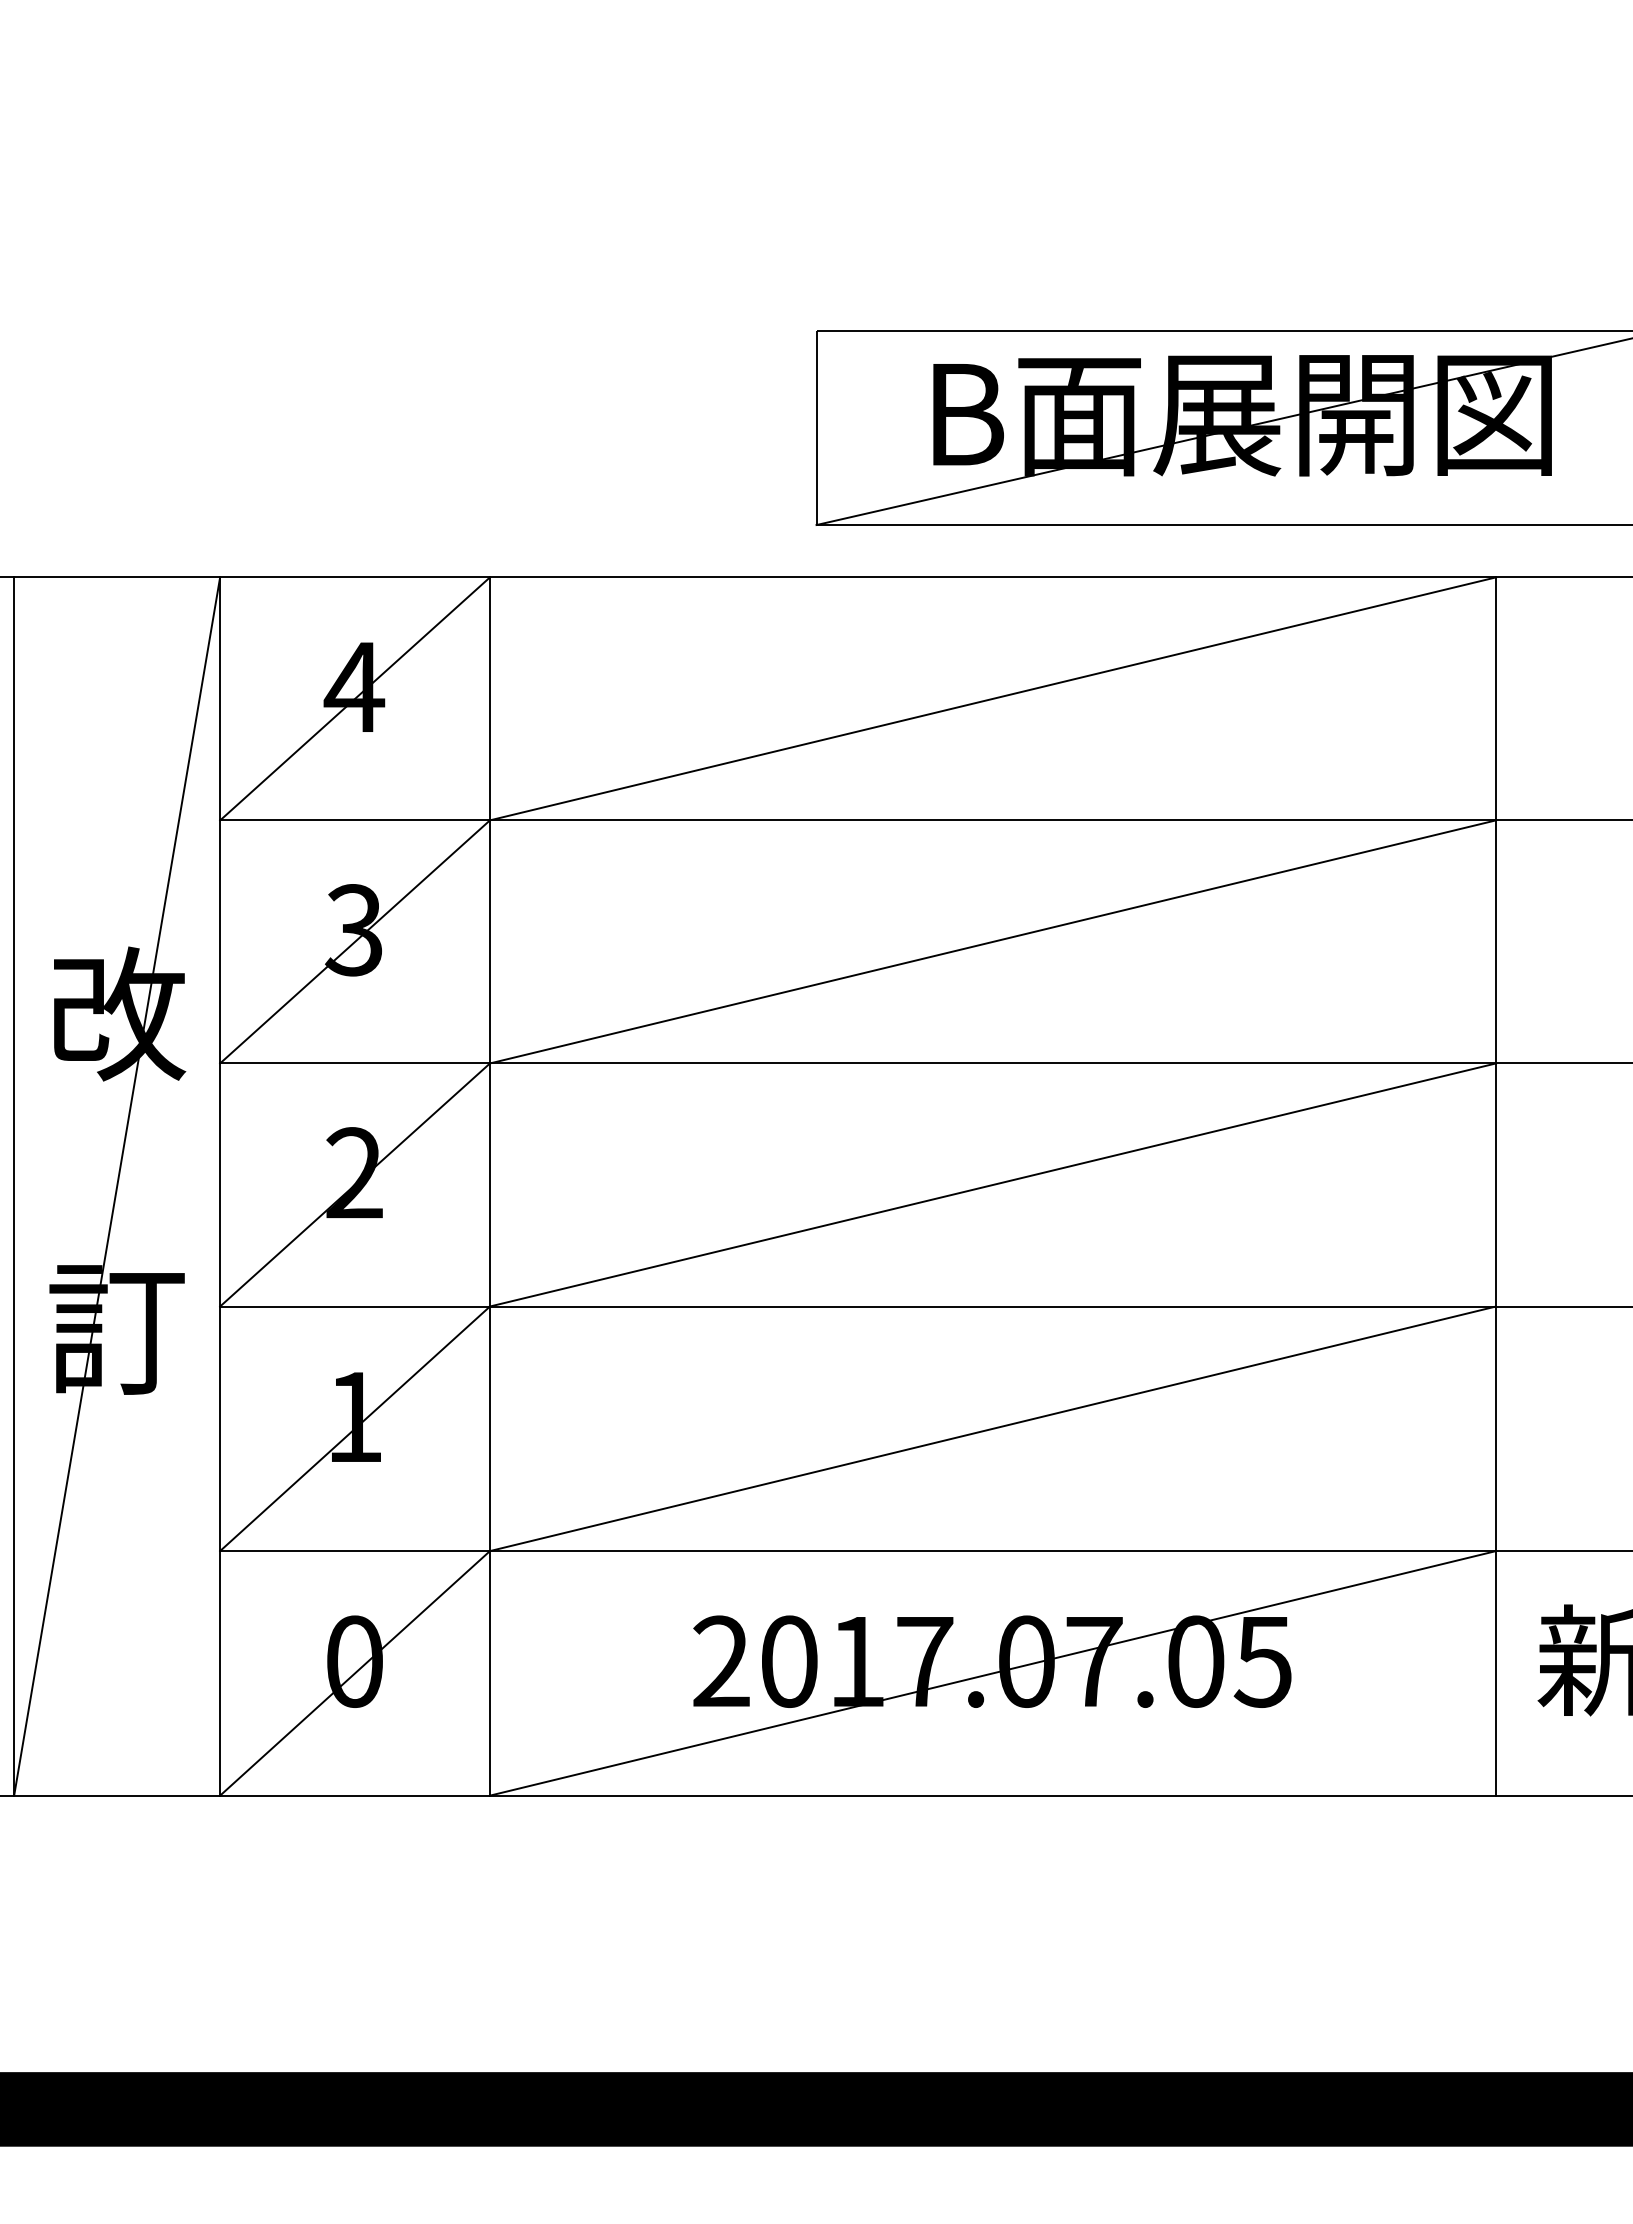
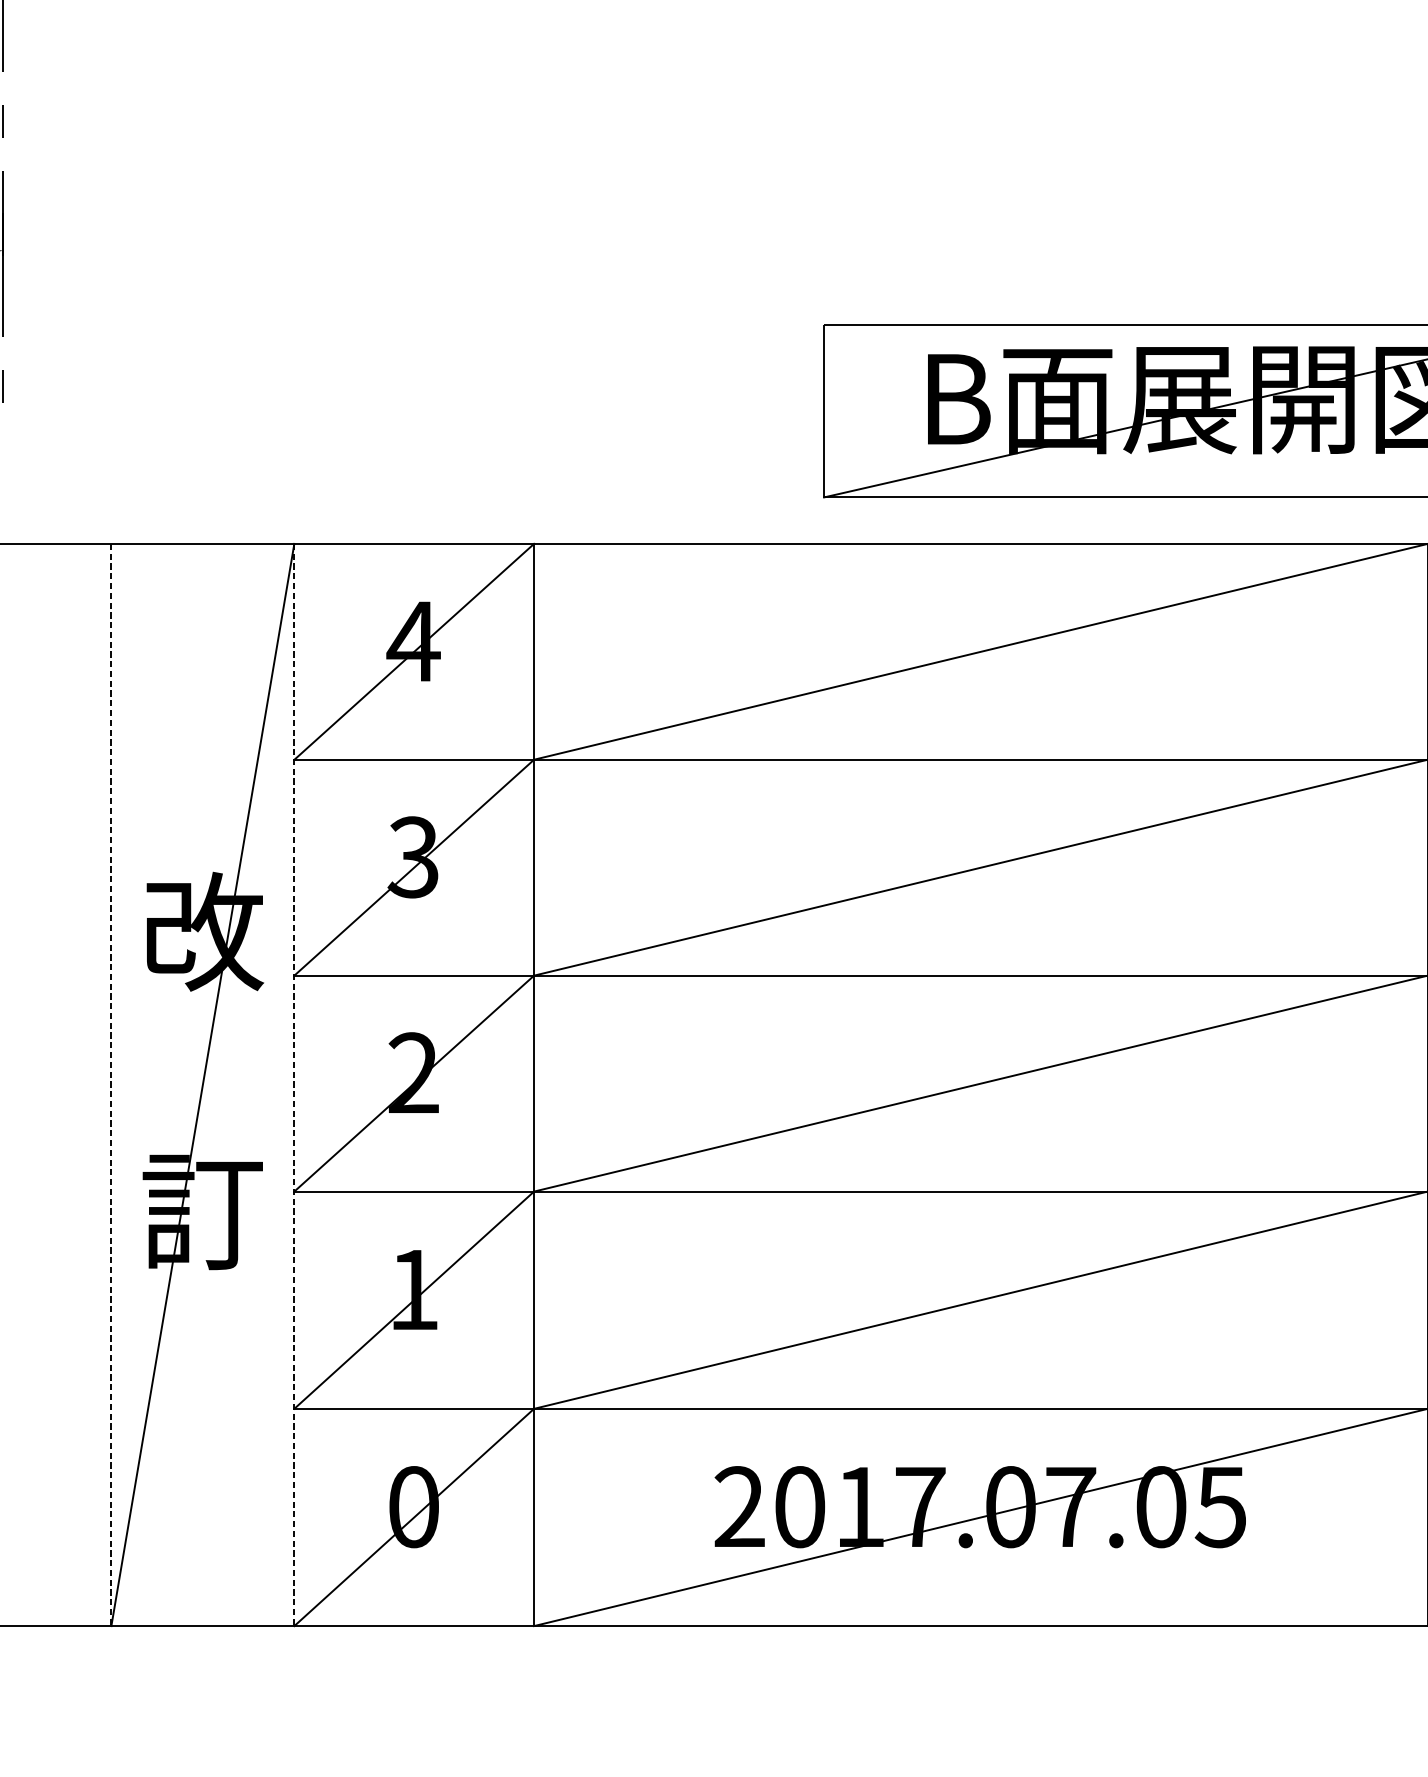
line: (14, 1187) -> (111, 1085), solid -> dashed
line: (220, 1187) -> (294, 1085), solid -> dashed

